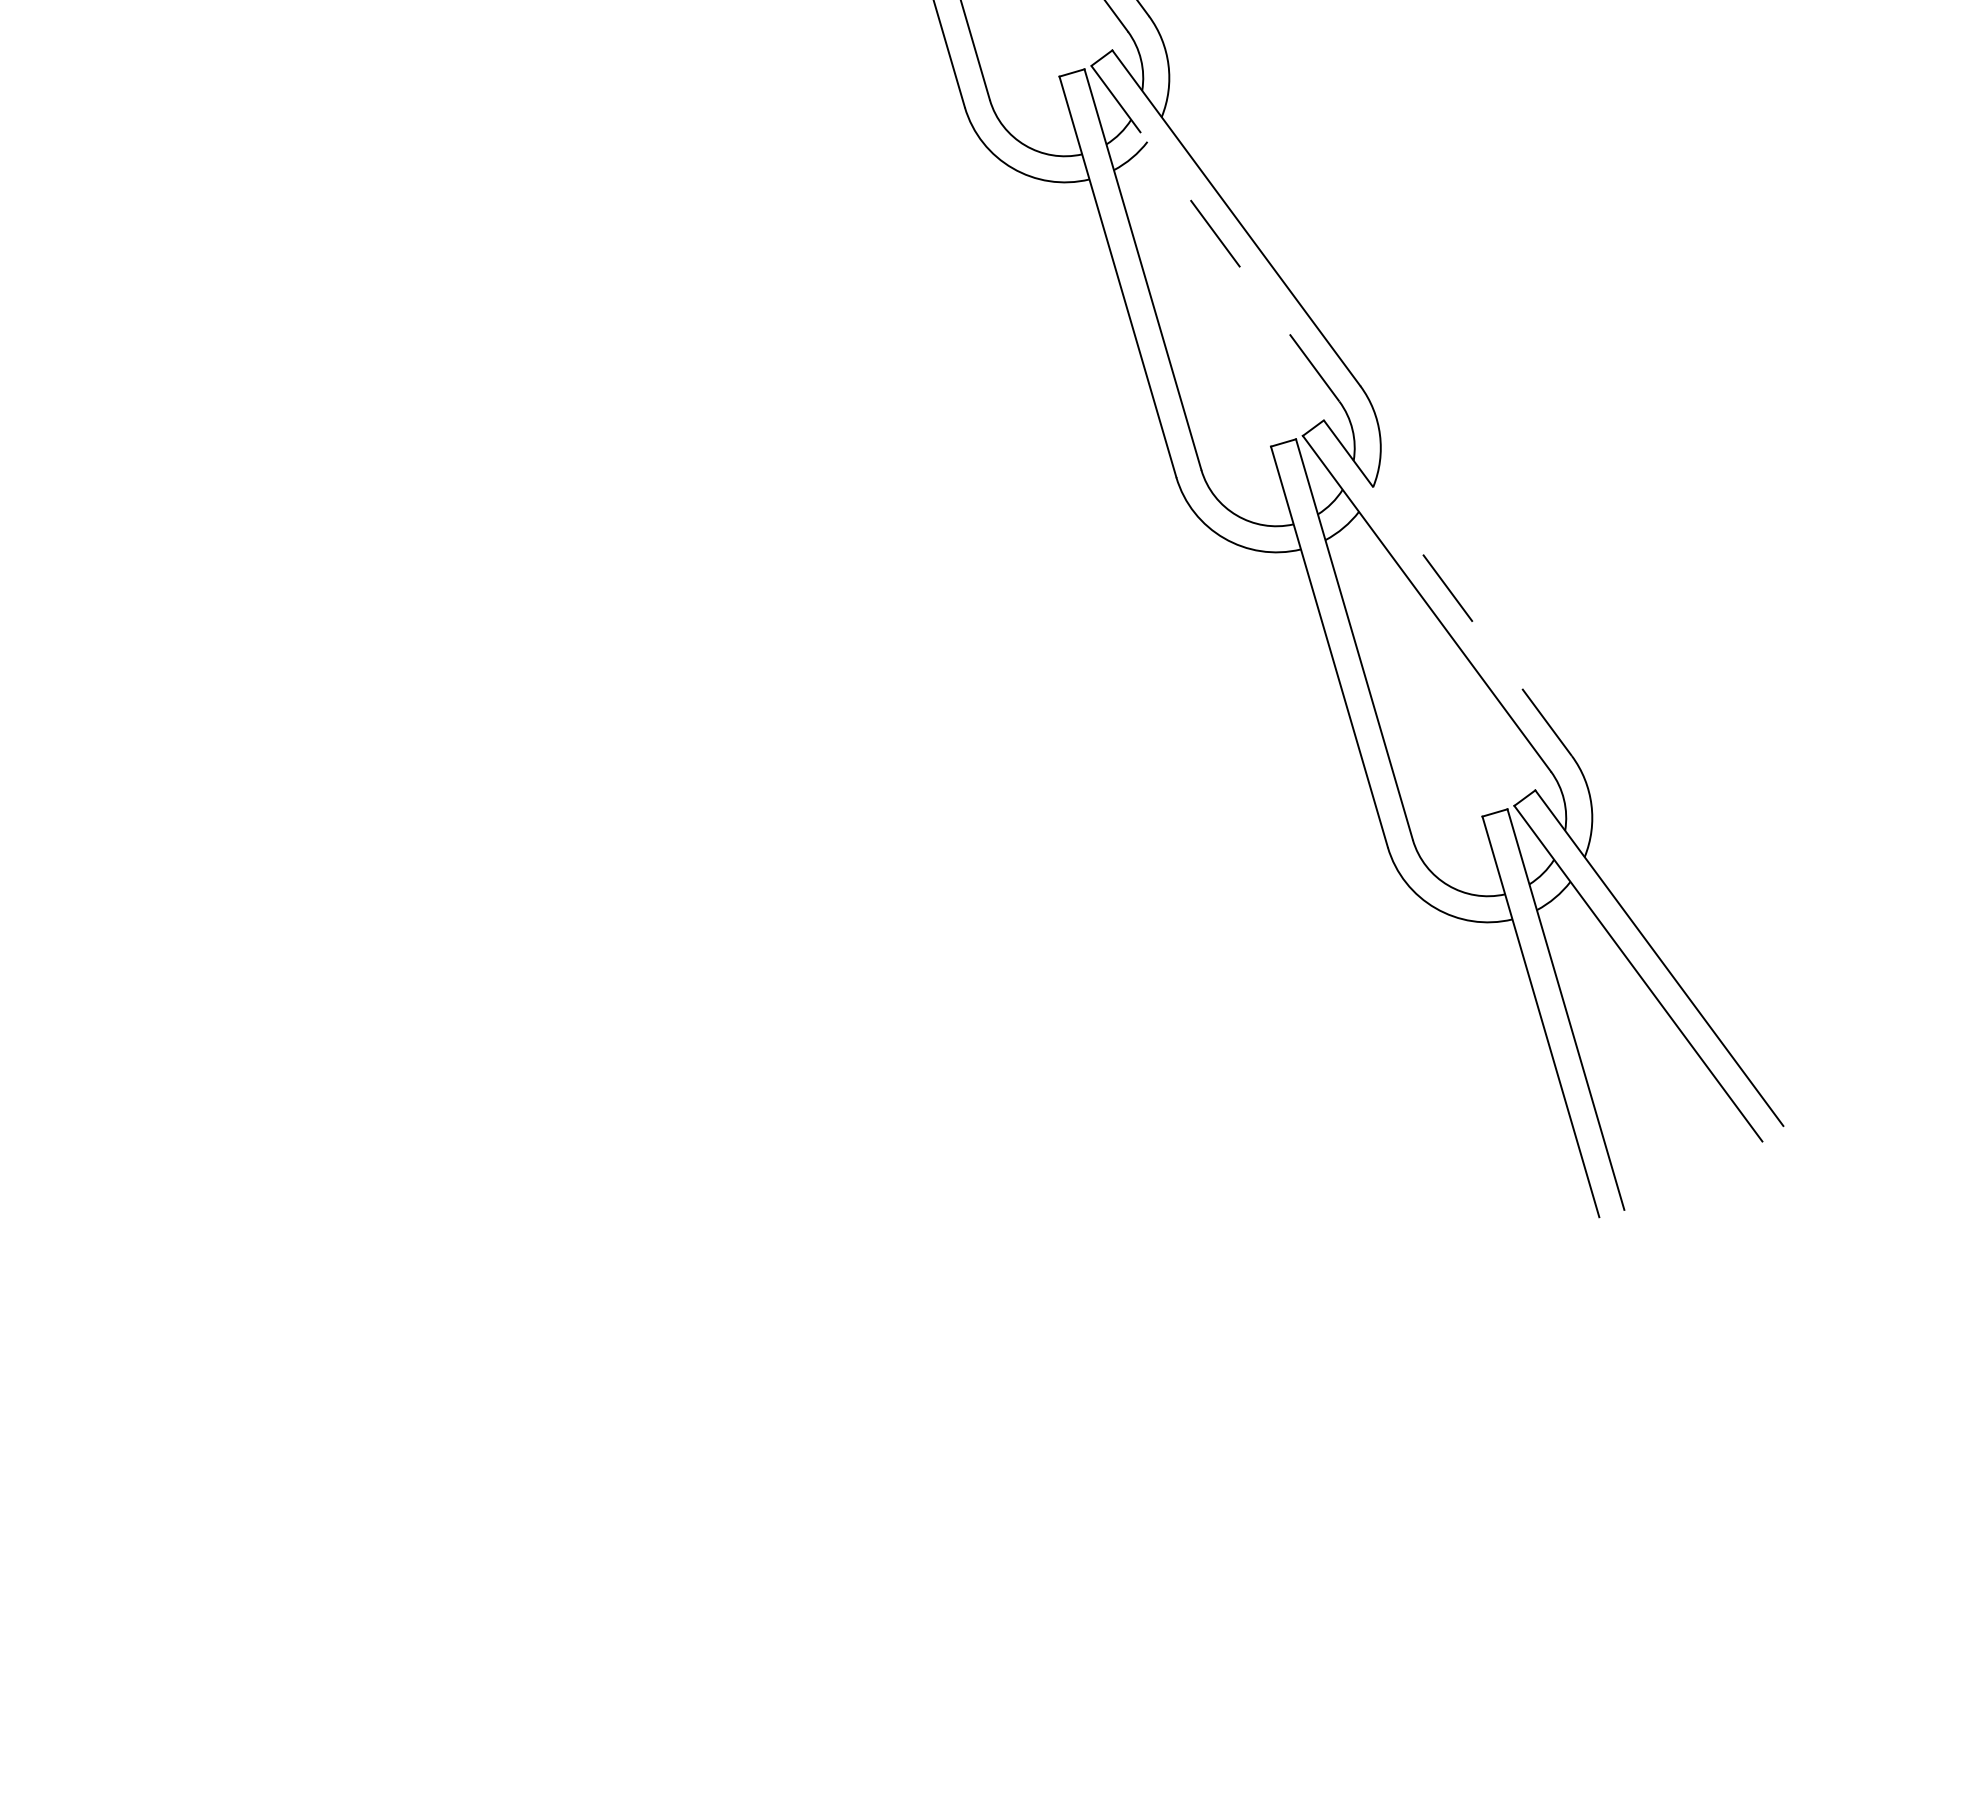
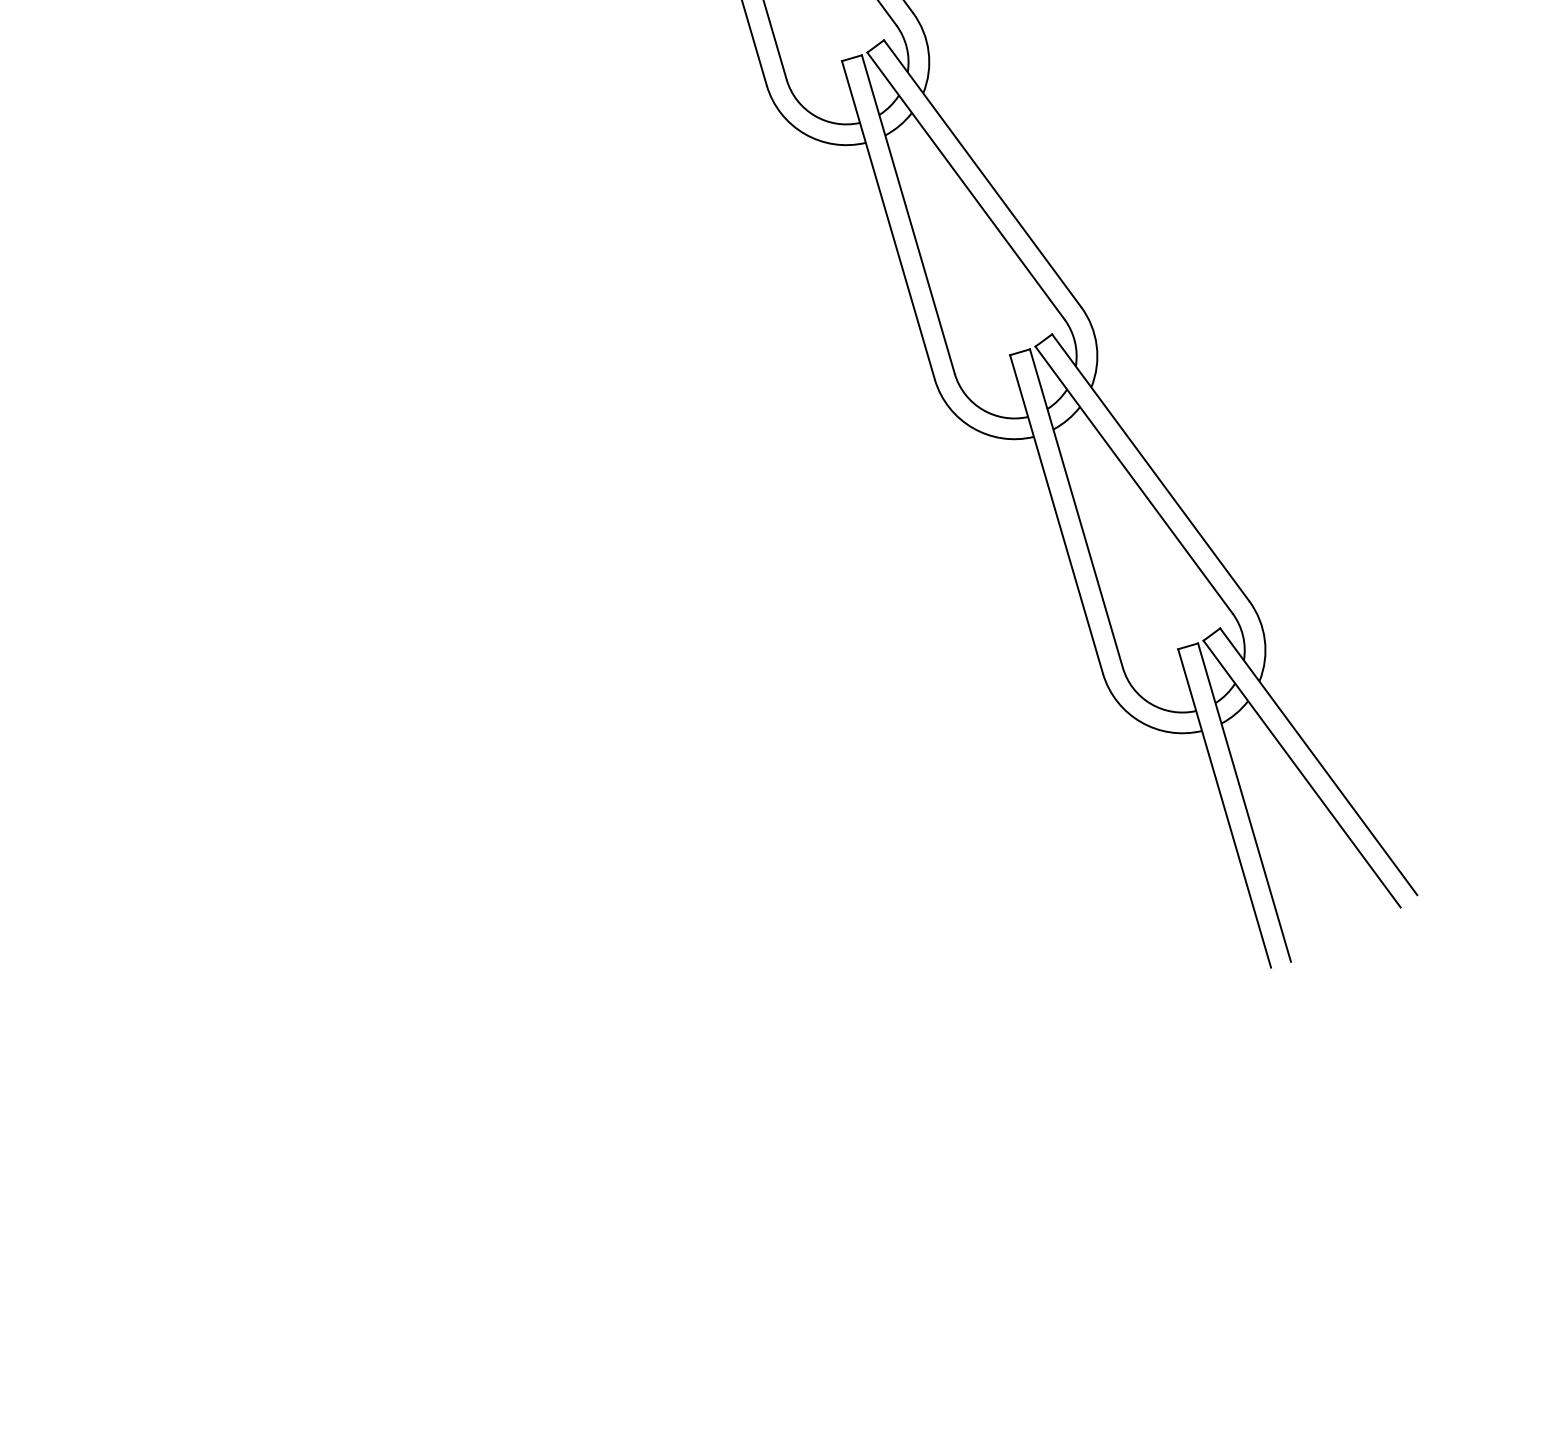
line: (1215, 233) -> (965, 185), dashed -> solid
line: (1447, 588) -> (1150, 467), dashed -> solid

